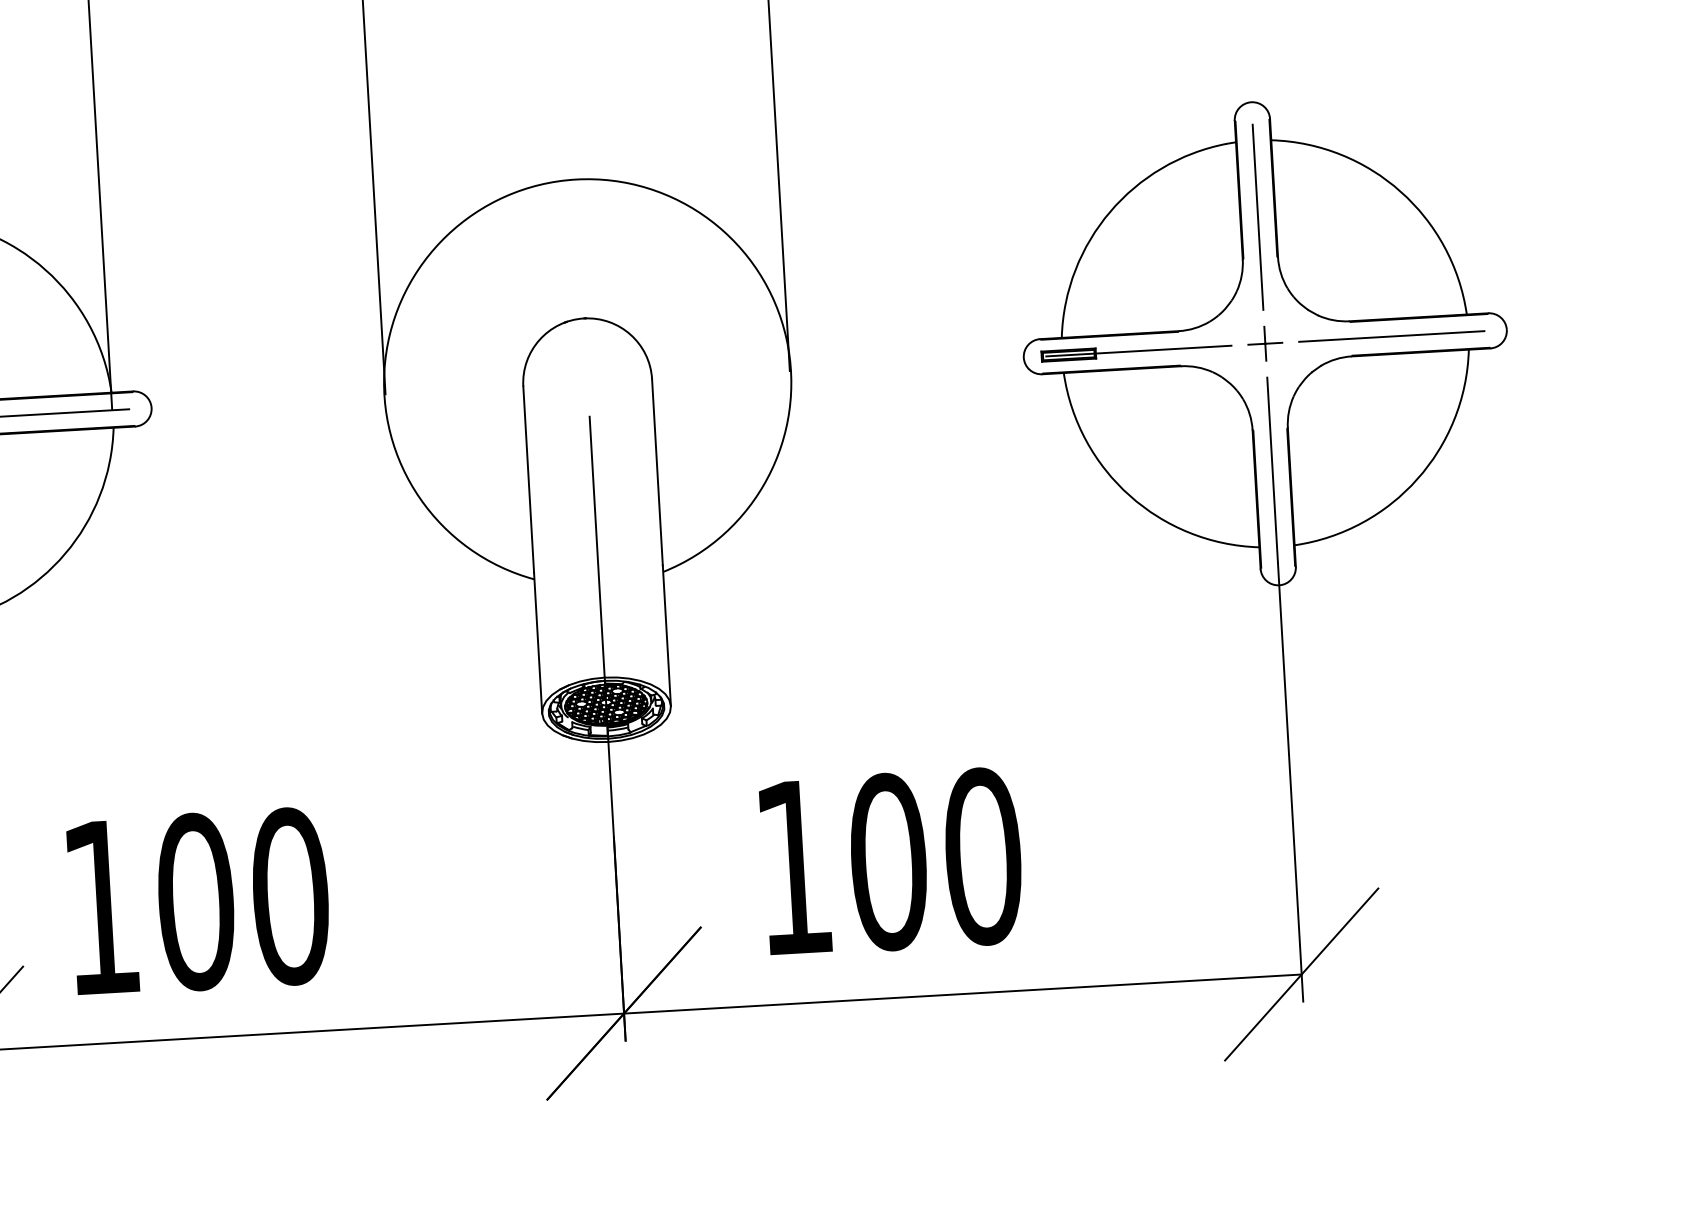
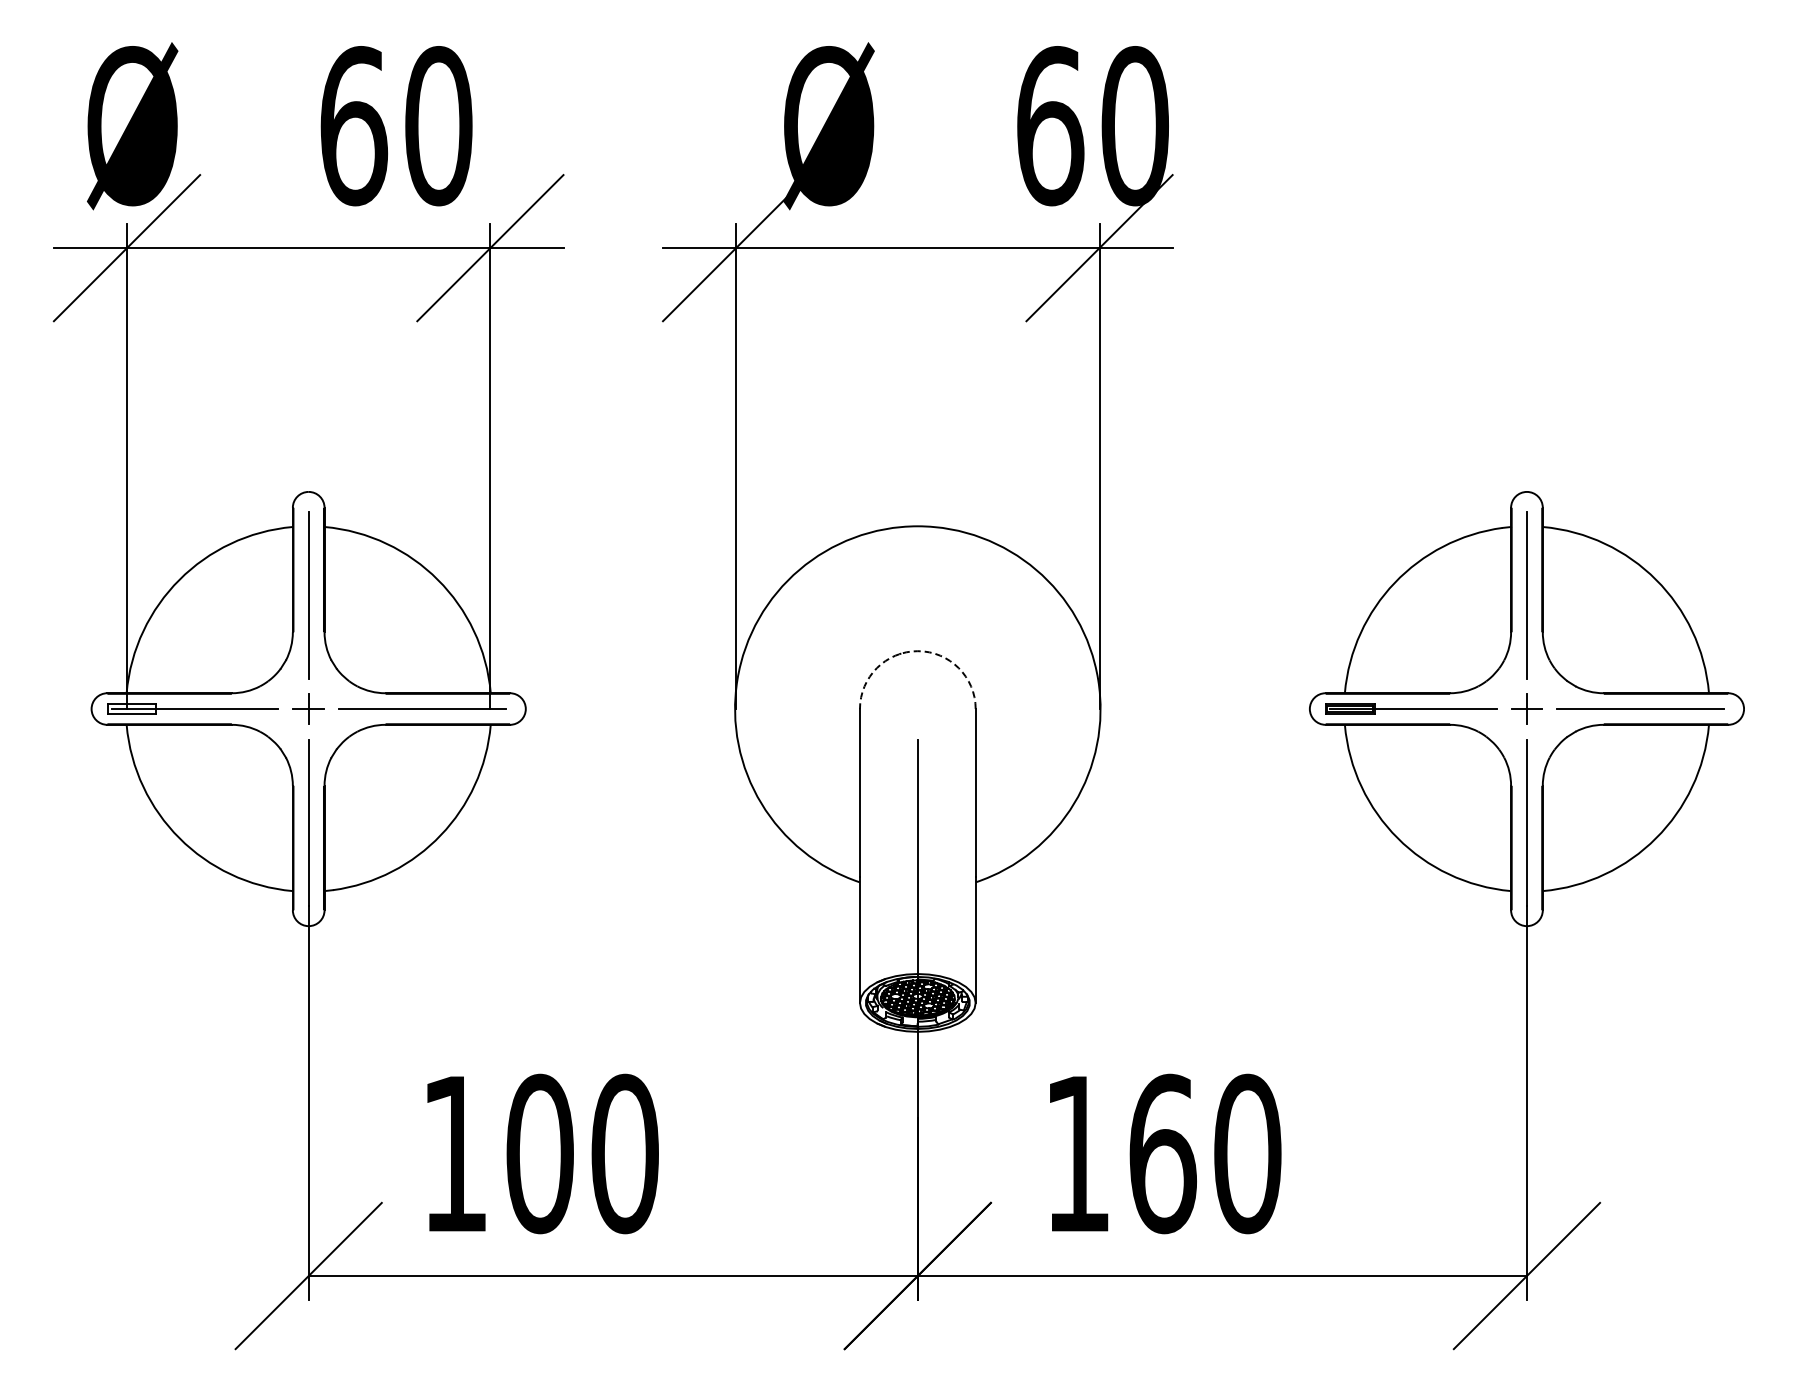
arc: (583, 318) -> (917, 651), solid -> dashed
text: (888, 861) -> (1162, 1153), 100 -> 160

